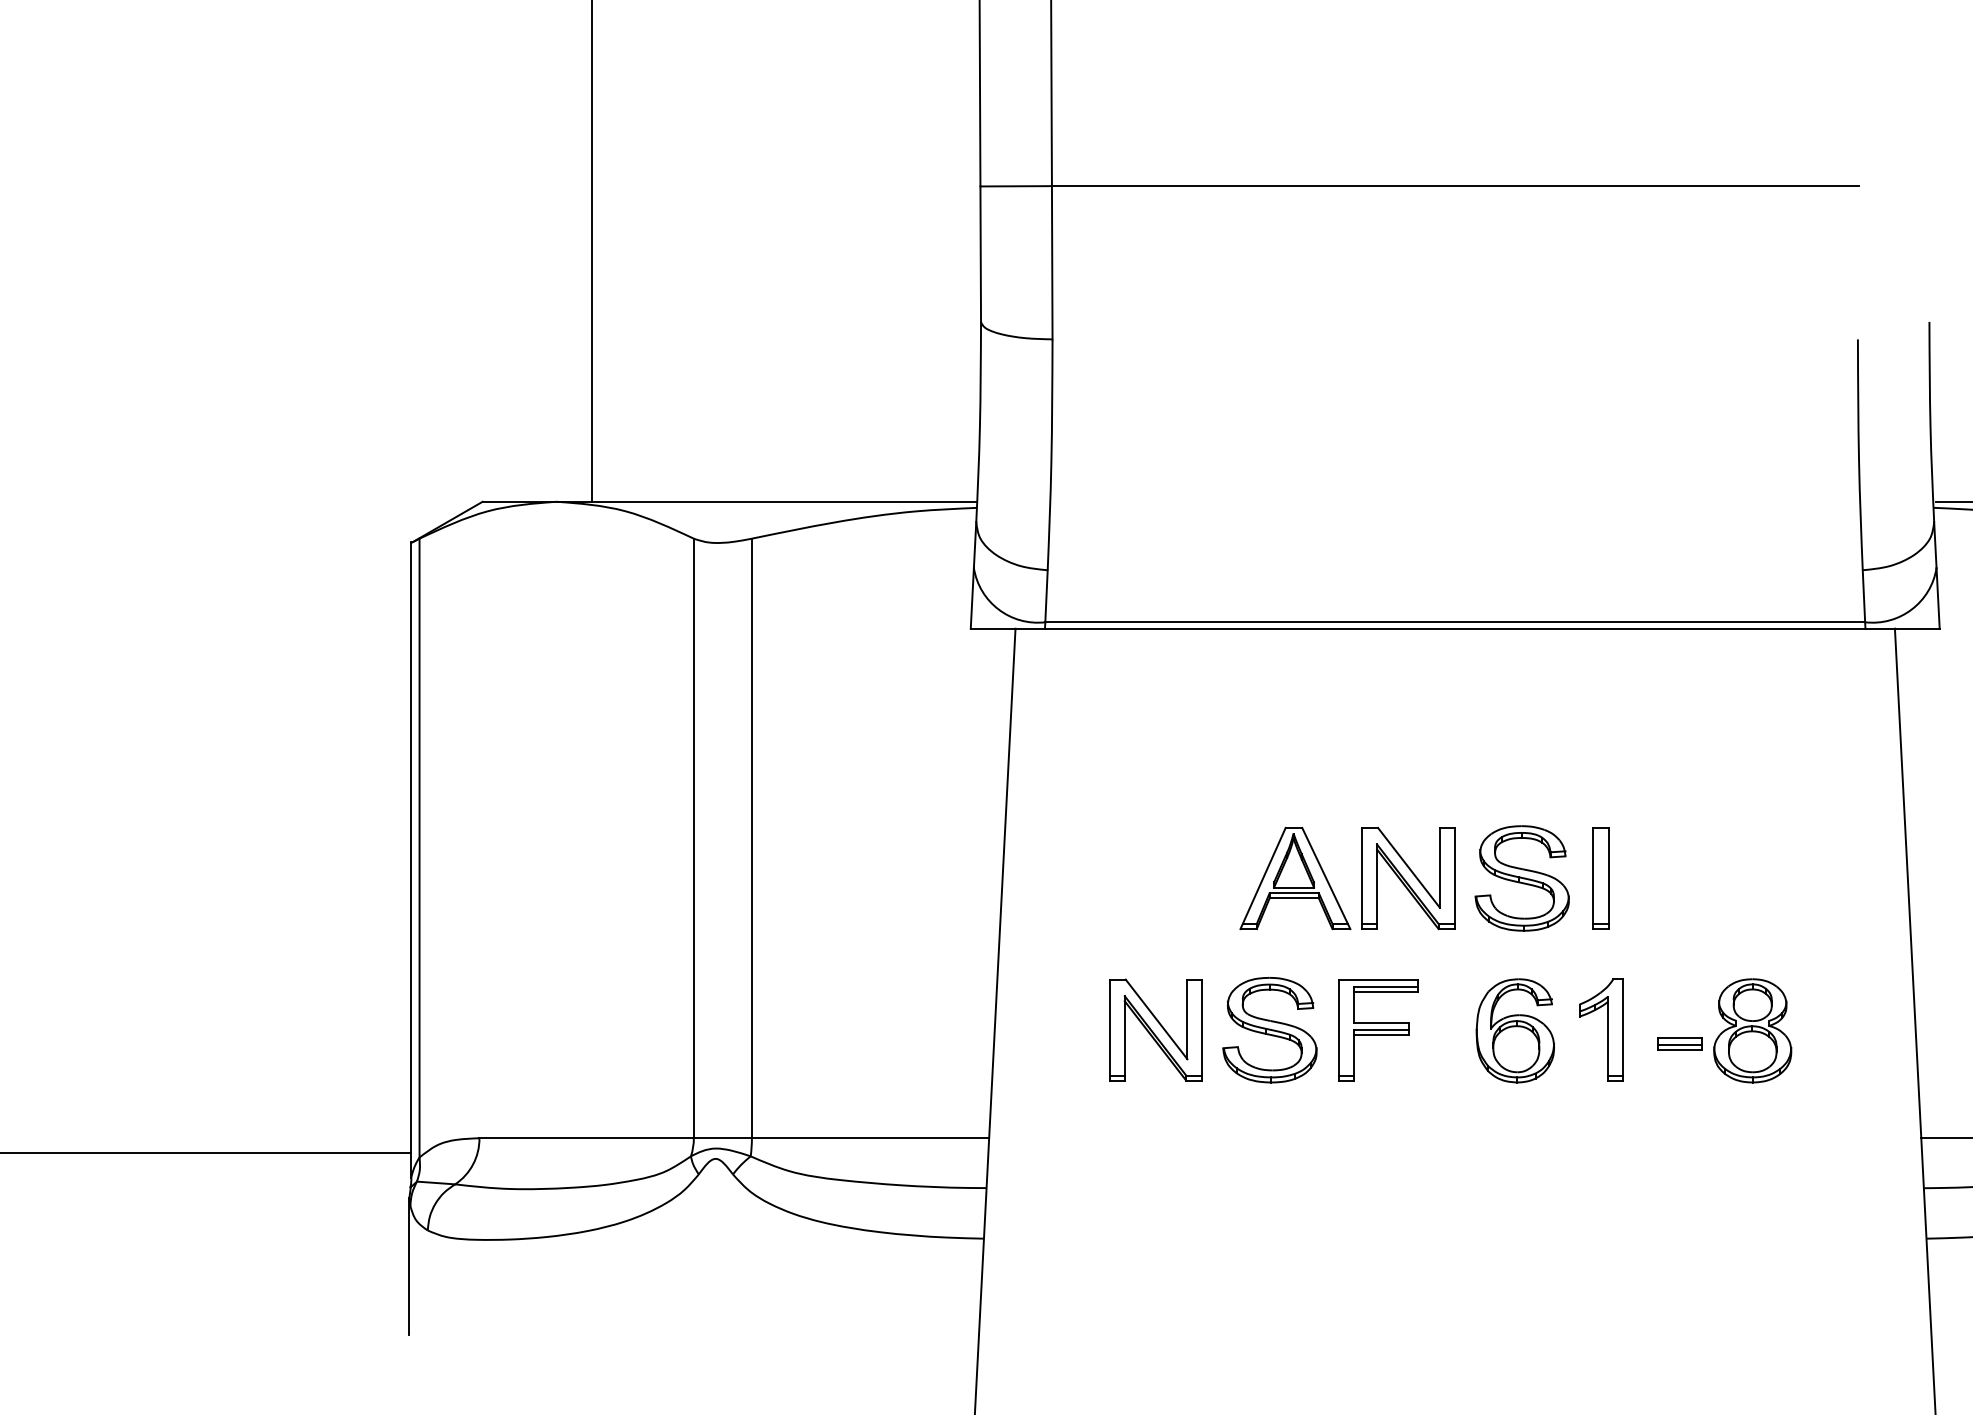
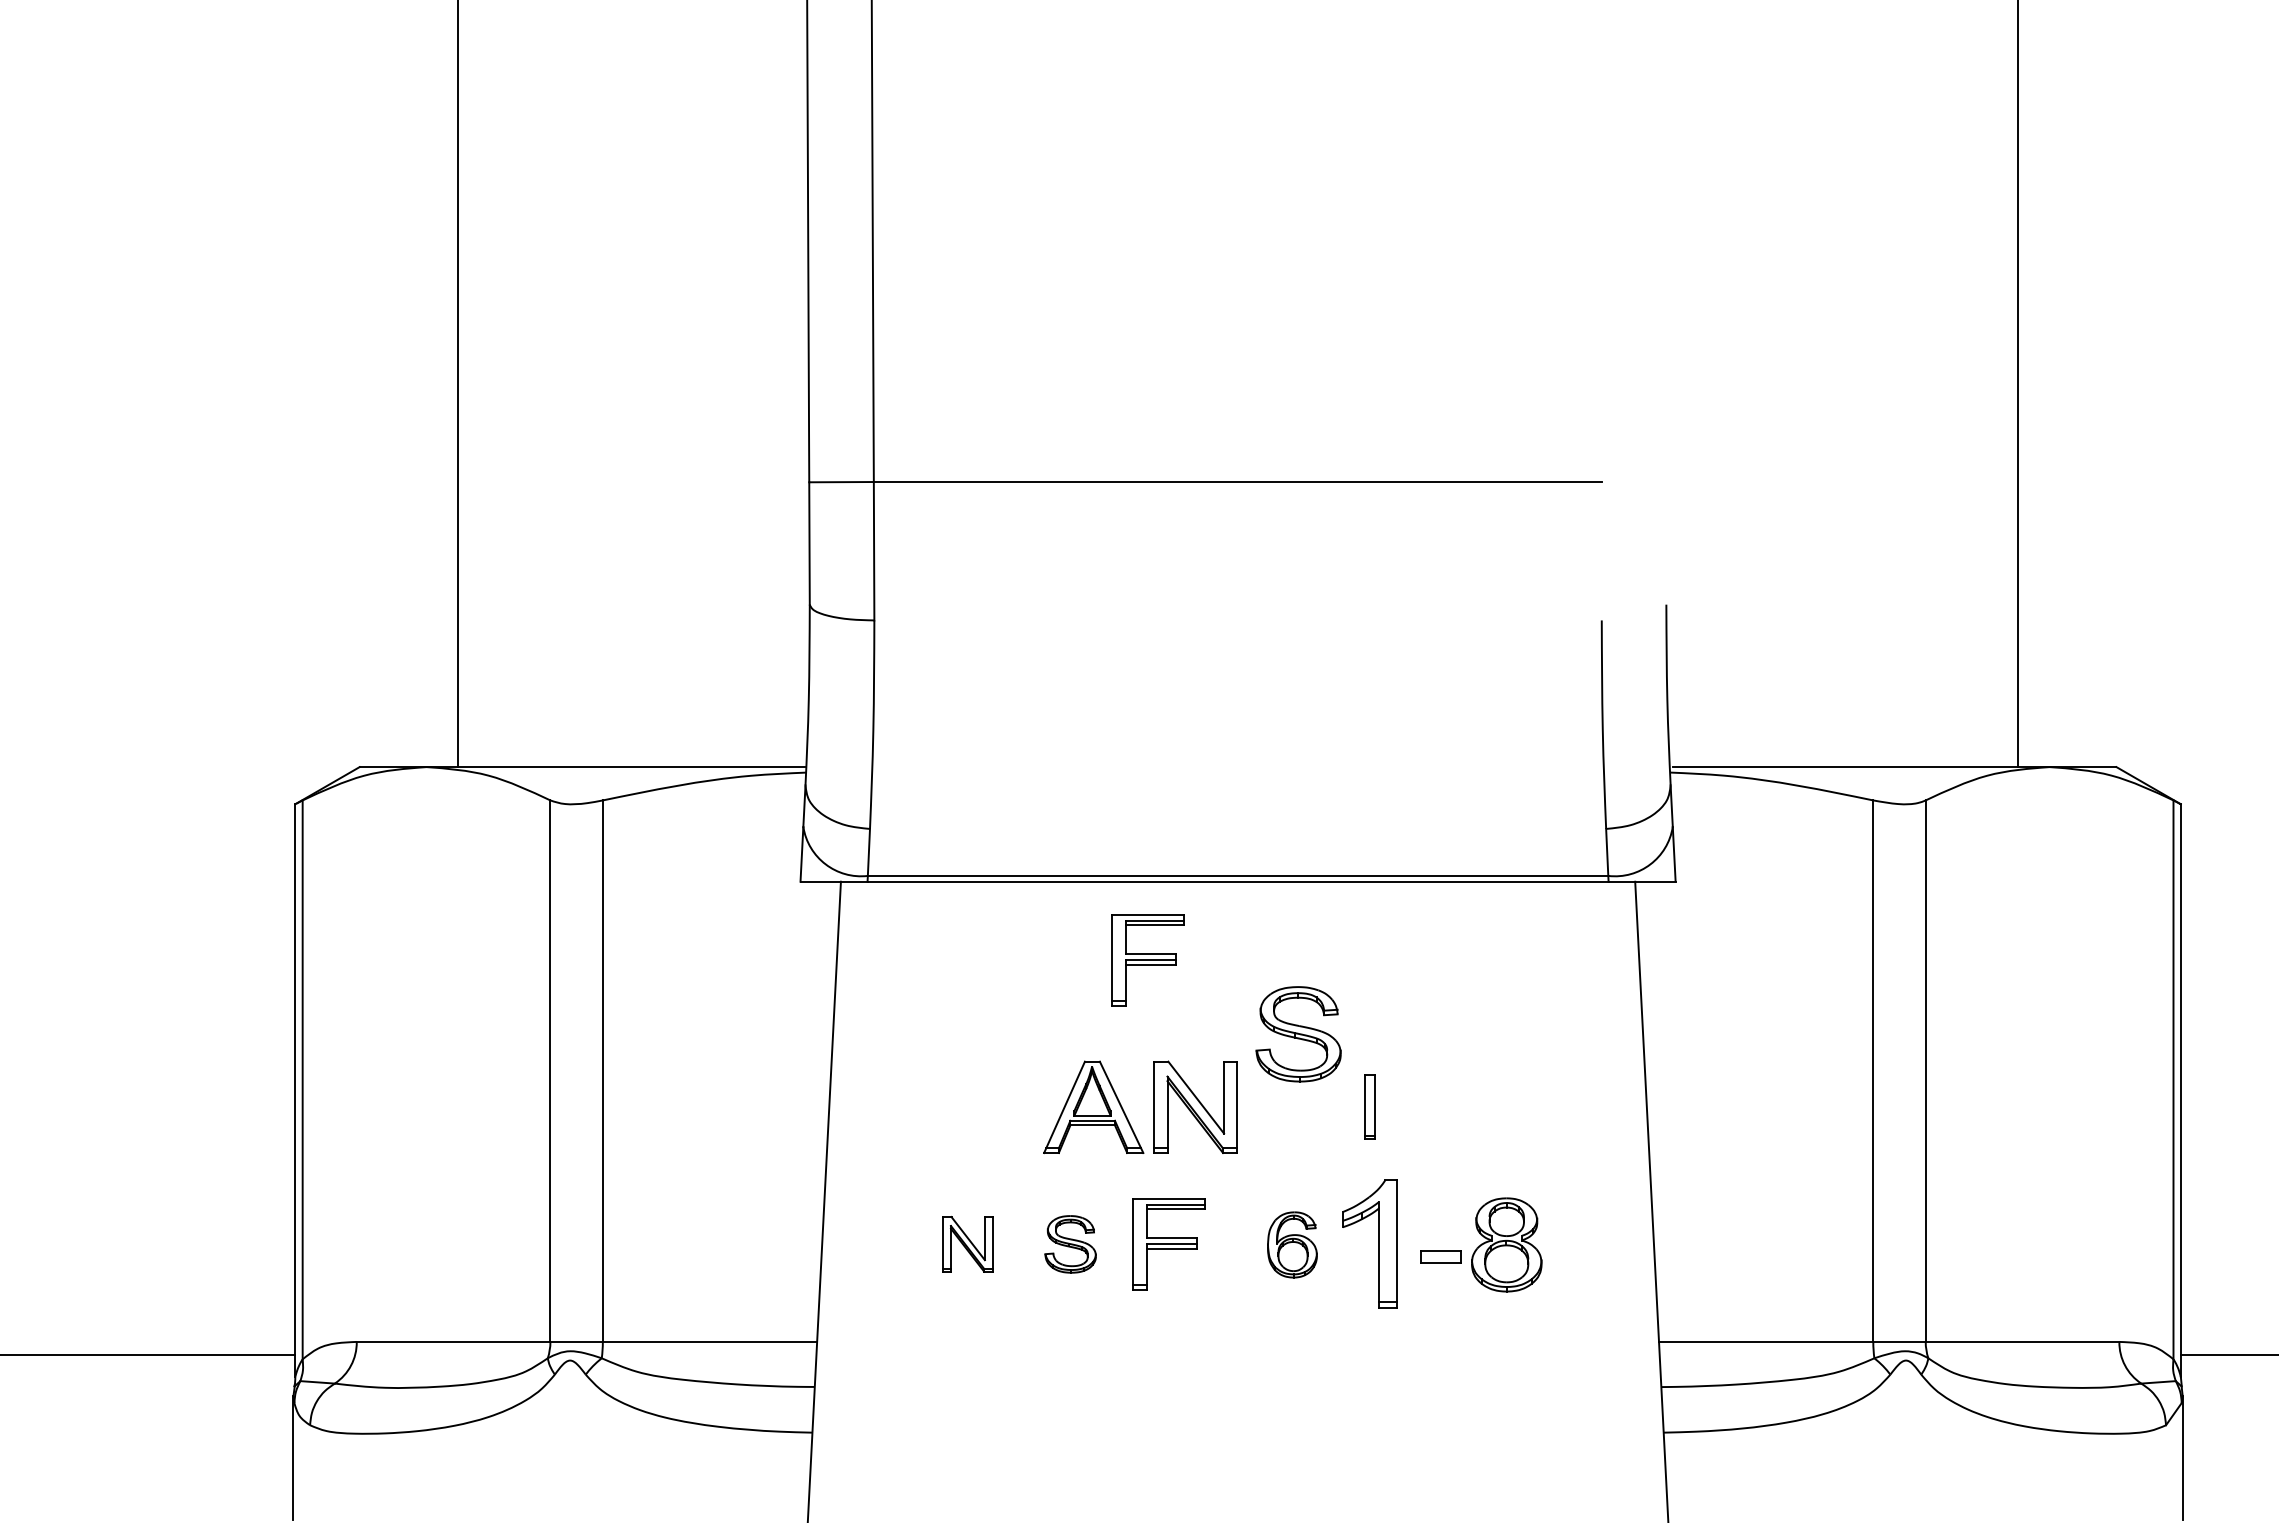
part: (1354, 715) -> (1147, 960), added
part: (1522, 878) -> (1298, 1034), moved
part: (1600, 878) -> (1369, 1107), size x0.7
part: (1600, 1029) -> (1369, 1243), size x1.4
part: (1155, 1030) -> (967, 1244), size x0.6
part: (1269, 1030) -> (1070, 1244), size x0.6
part: (1515, 1030) -> (1292, 1244), size x0.7
line: (1680, 1045) -> (1441, 1258), removed

